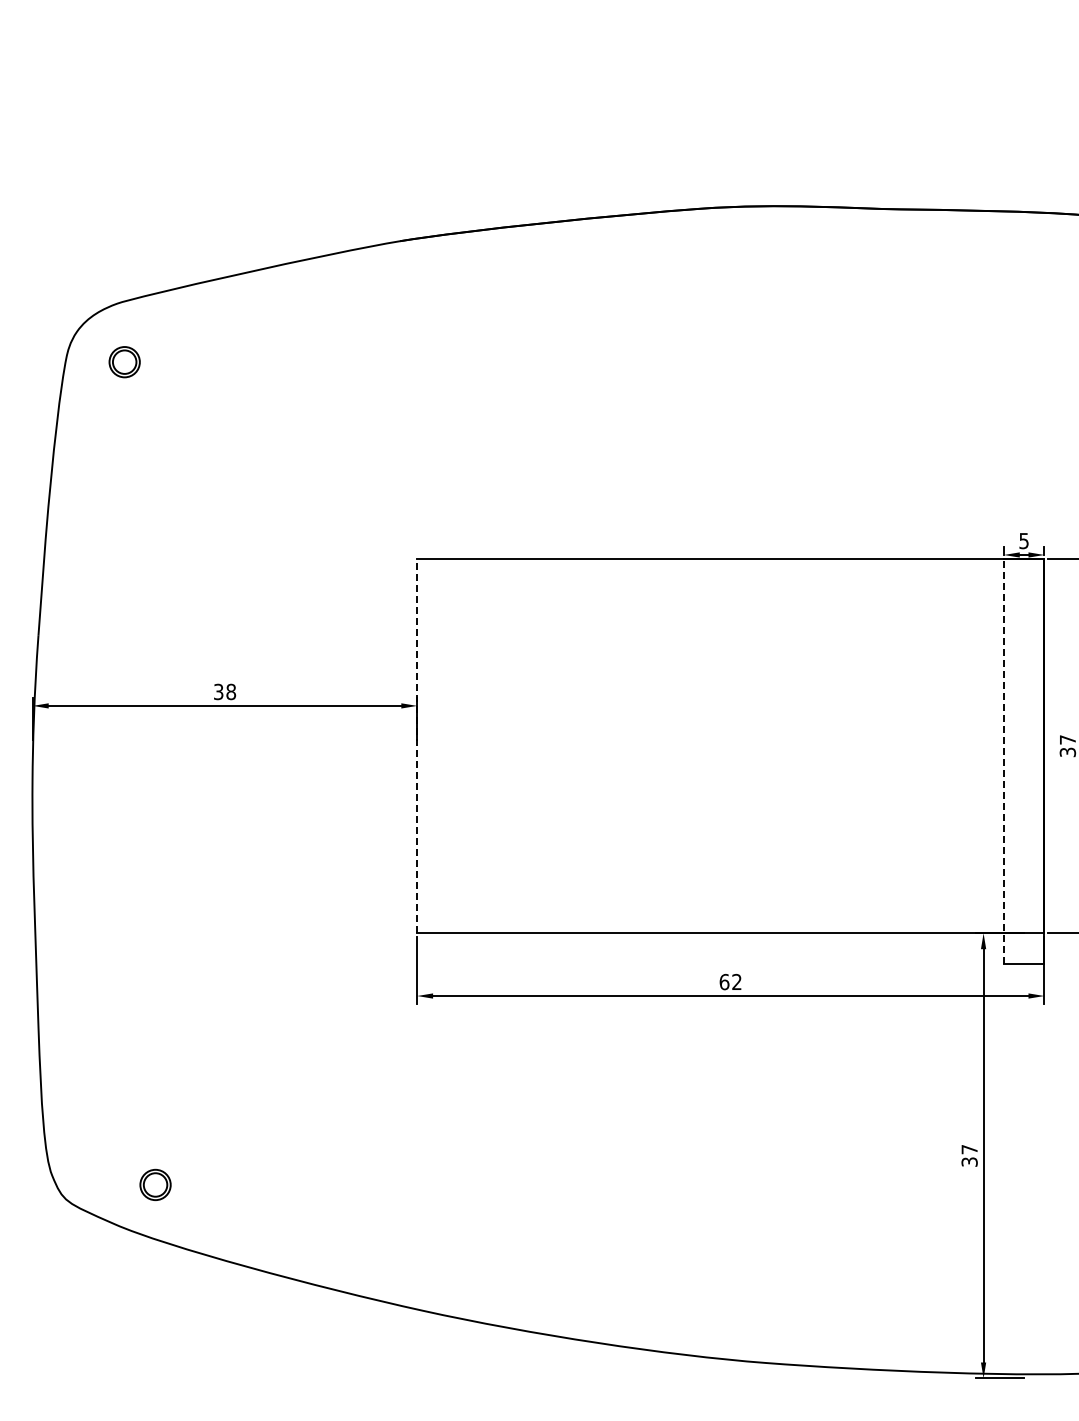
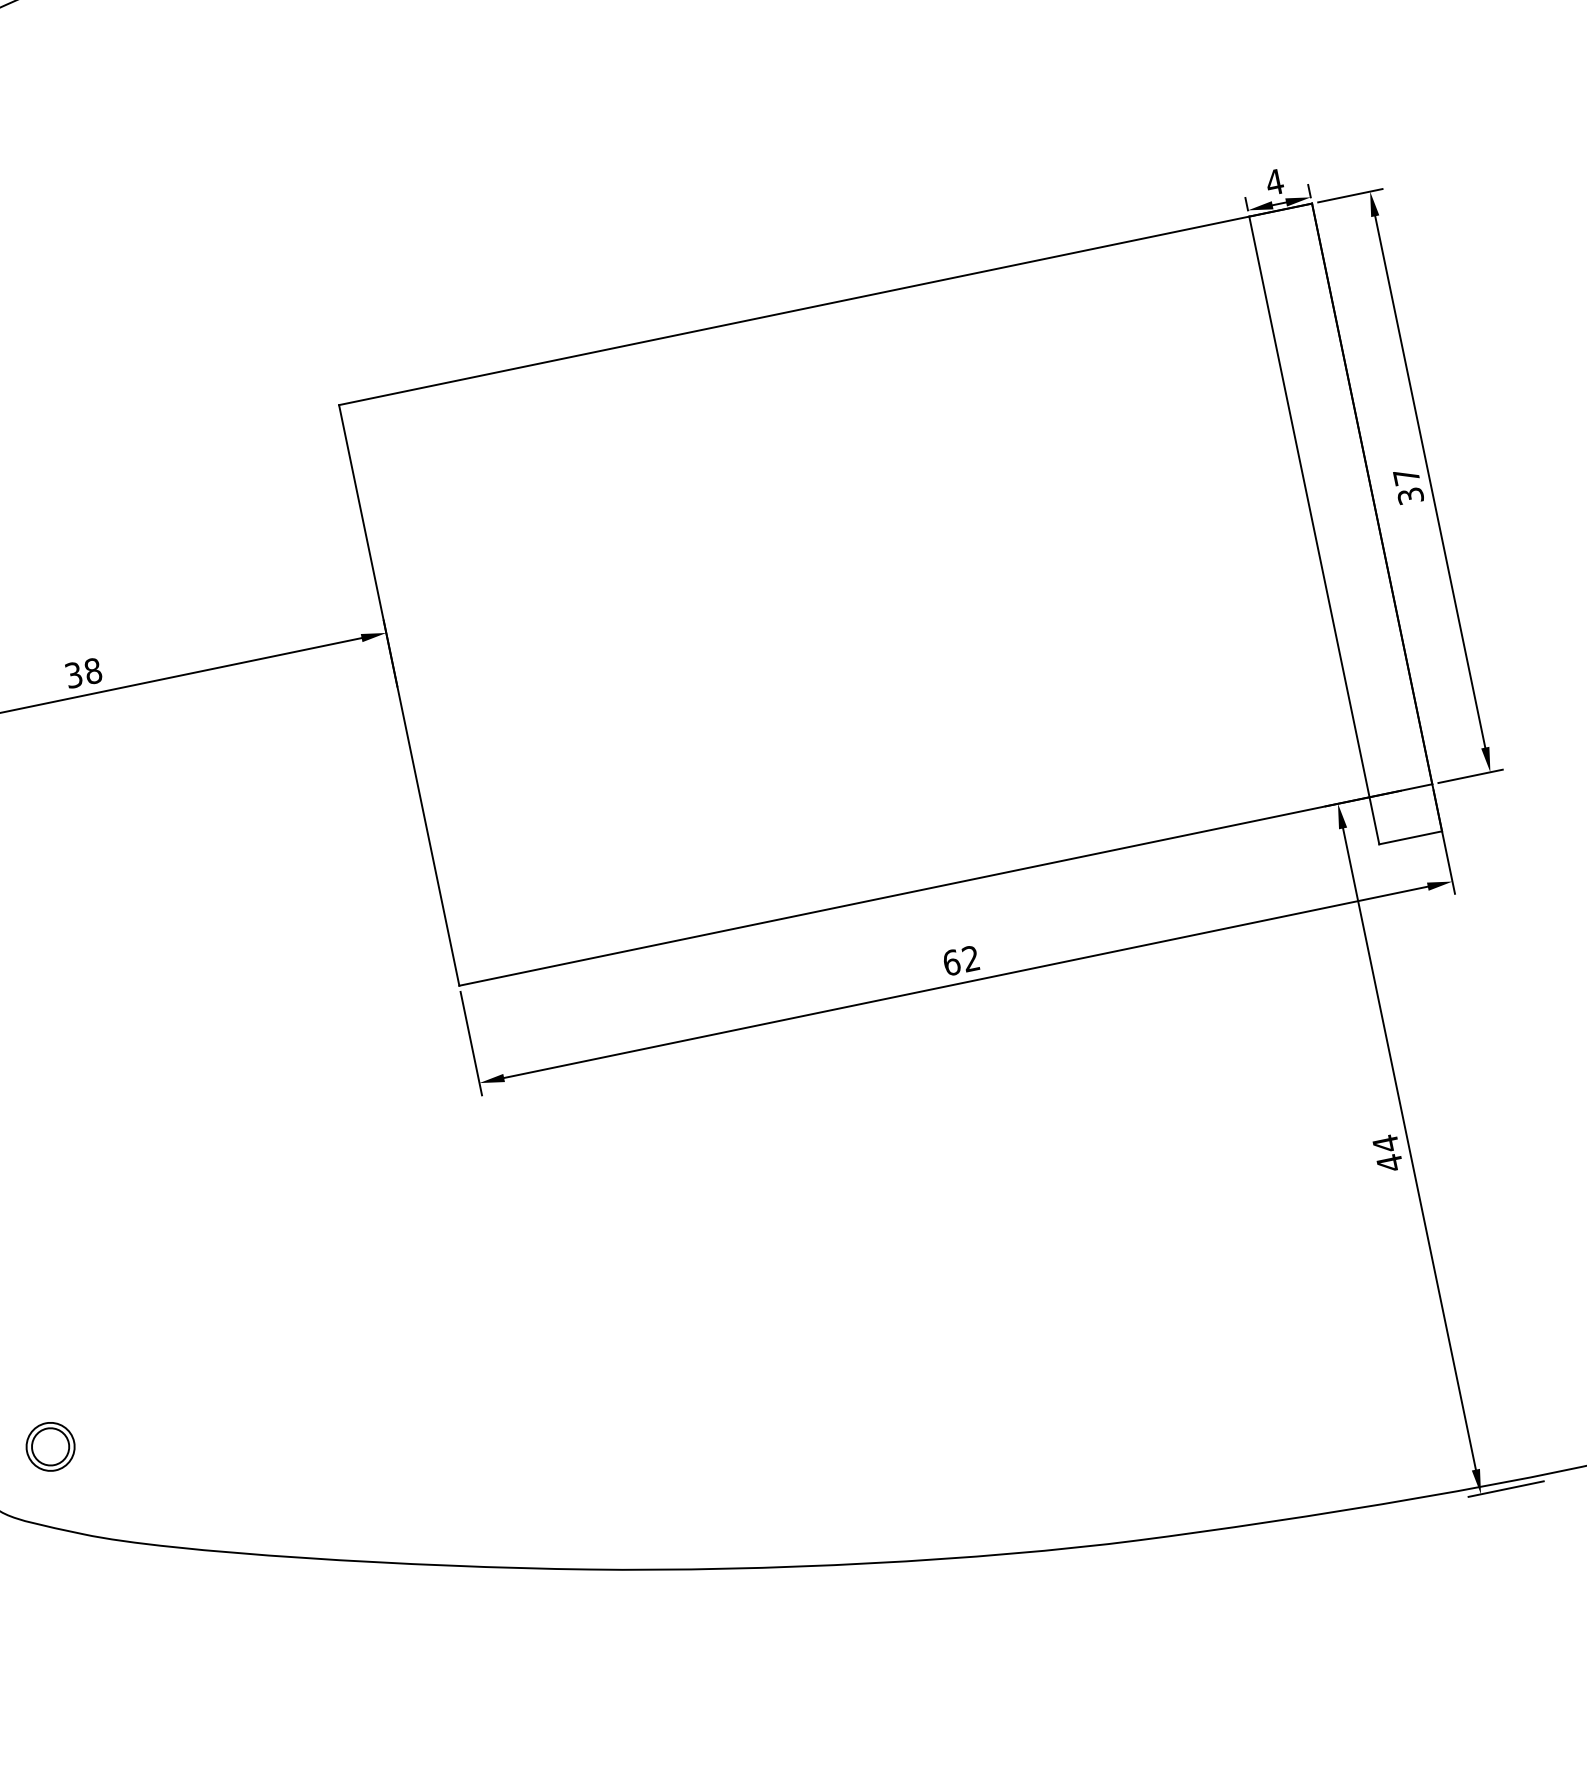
text: (1023, 541) -> (1274, 183), 5 -> 4
line: (417, 745) -> (399, 694), dashed -> solid
line: (1003, 760) -> (1313, 529), dashed -> solid
text: (969, 1155) -> (1387, 1153), 37 -> 44
part: (155, 1184) -> (50, 1446), moved

